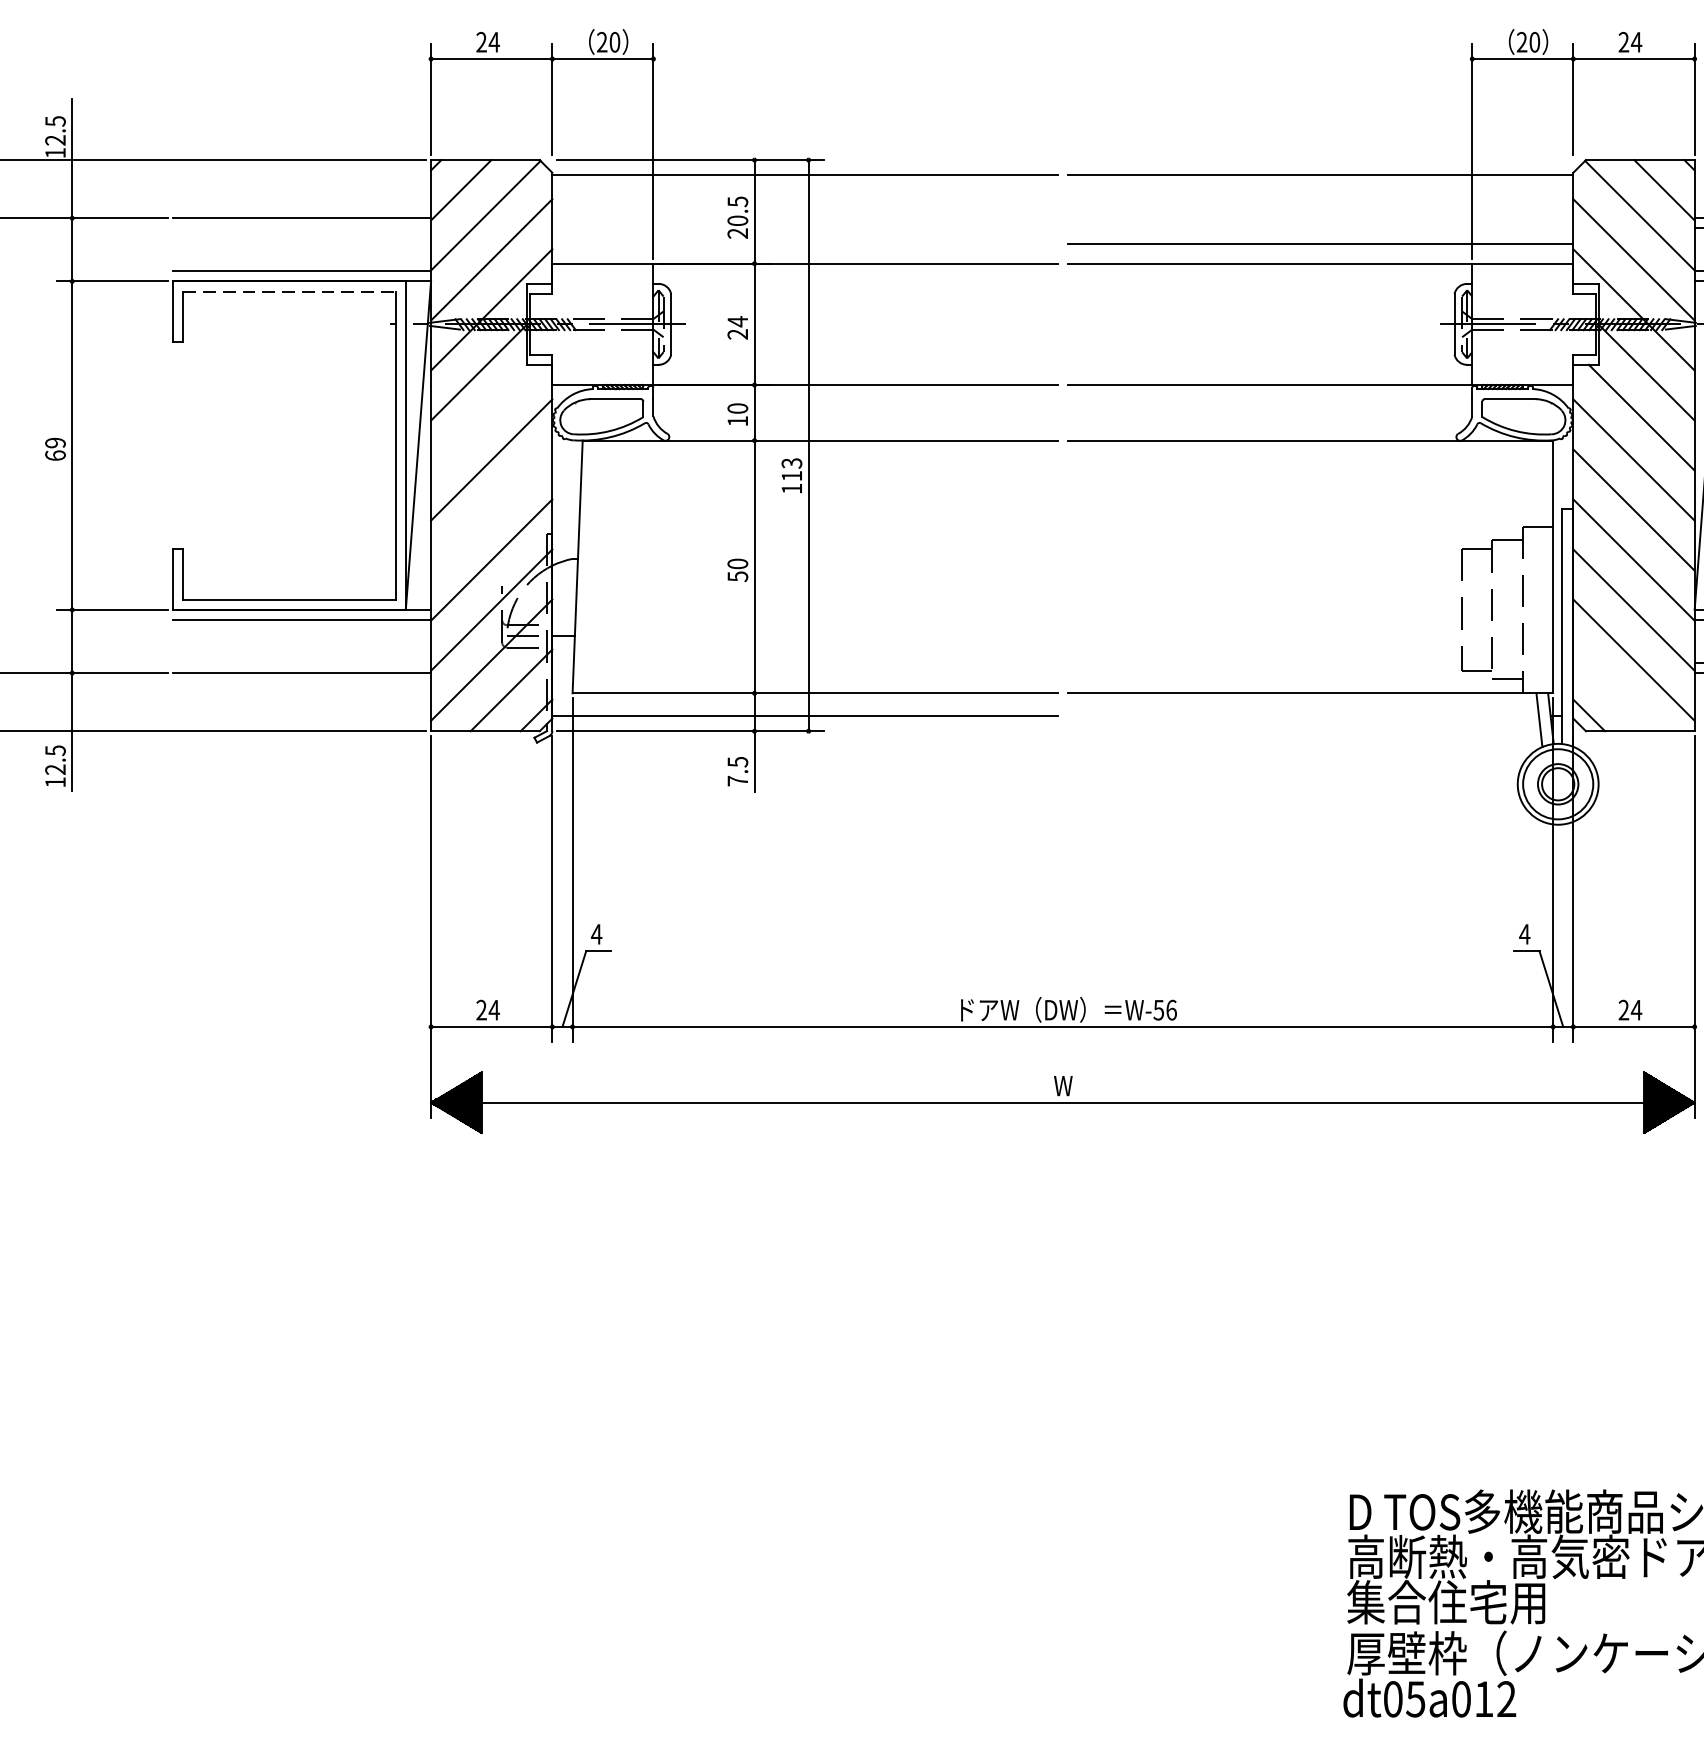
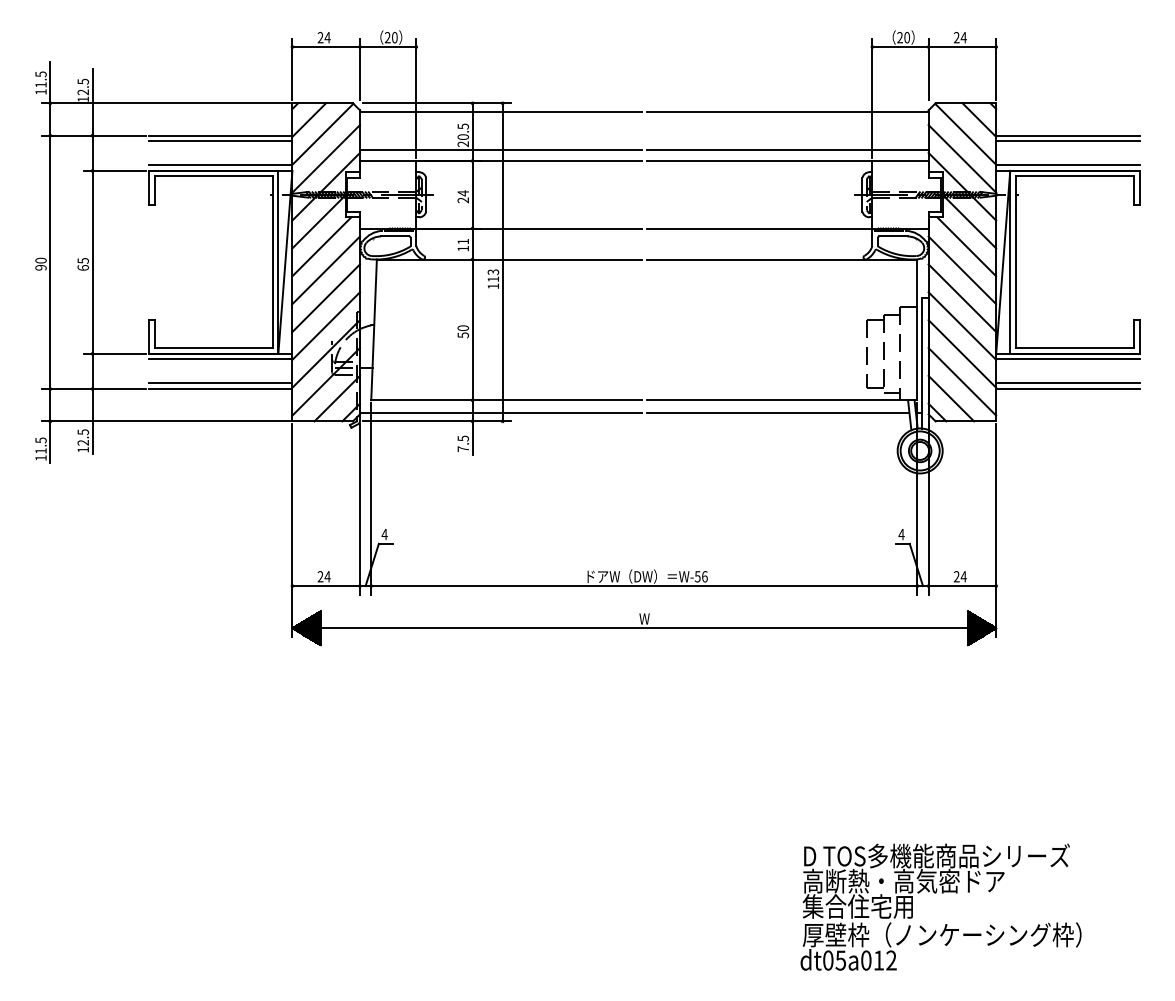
line: (301, 228) -> (220, 141), added
line: (804, 243) -> (500, 149), added
line: (291, 291) -> (214, 176), dashed -> solid
text: (738, 408) -> (463, 241), 10 -> 11
line: (483, 417) -> (321, 246), added
text: (54, 442) -> (82, 260), 69 -> 65
line: (492, 510) -> (326, 298), added
line: (301, 663) -> (220, 383), added
line: (1614, 690) -> (951, 398), added
line: (1303, 715) -> (778, 412), added

